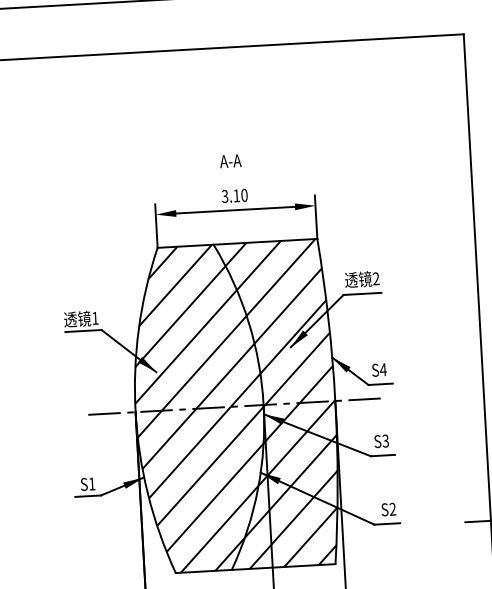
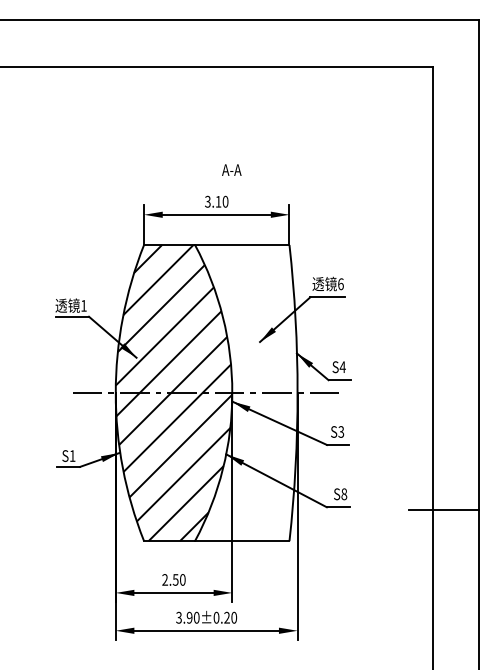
text: (230, 160) -> (231, 169), moved
text: (375, 279) -> (340, 284), 2 -> 6
hatch: (279, 404) -> (246, 393), removed
text: (393, 509) -> (344, 494), S2 -> S8

